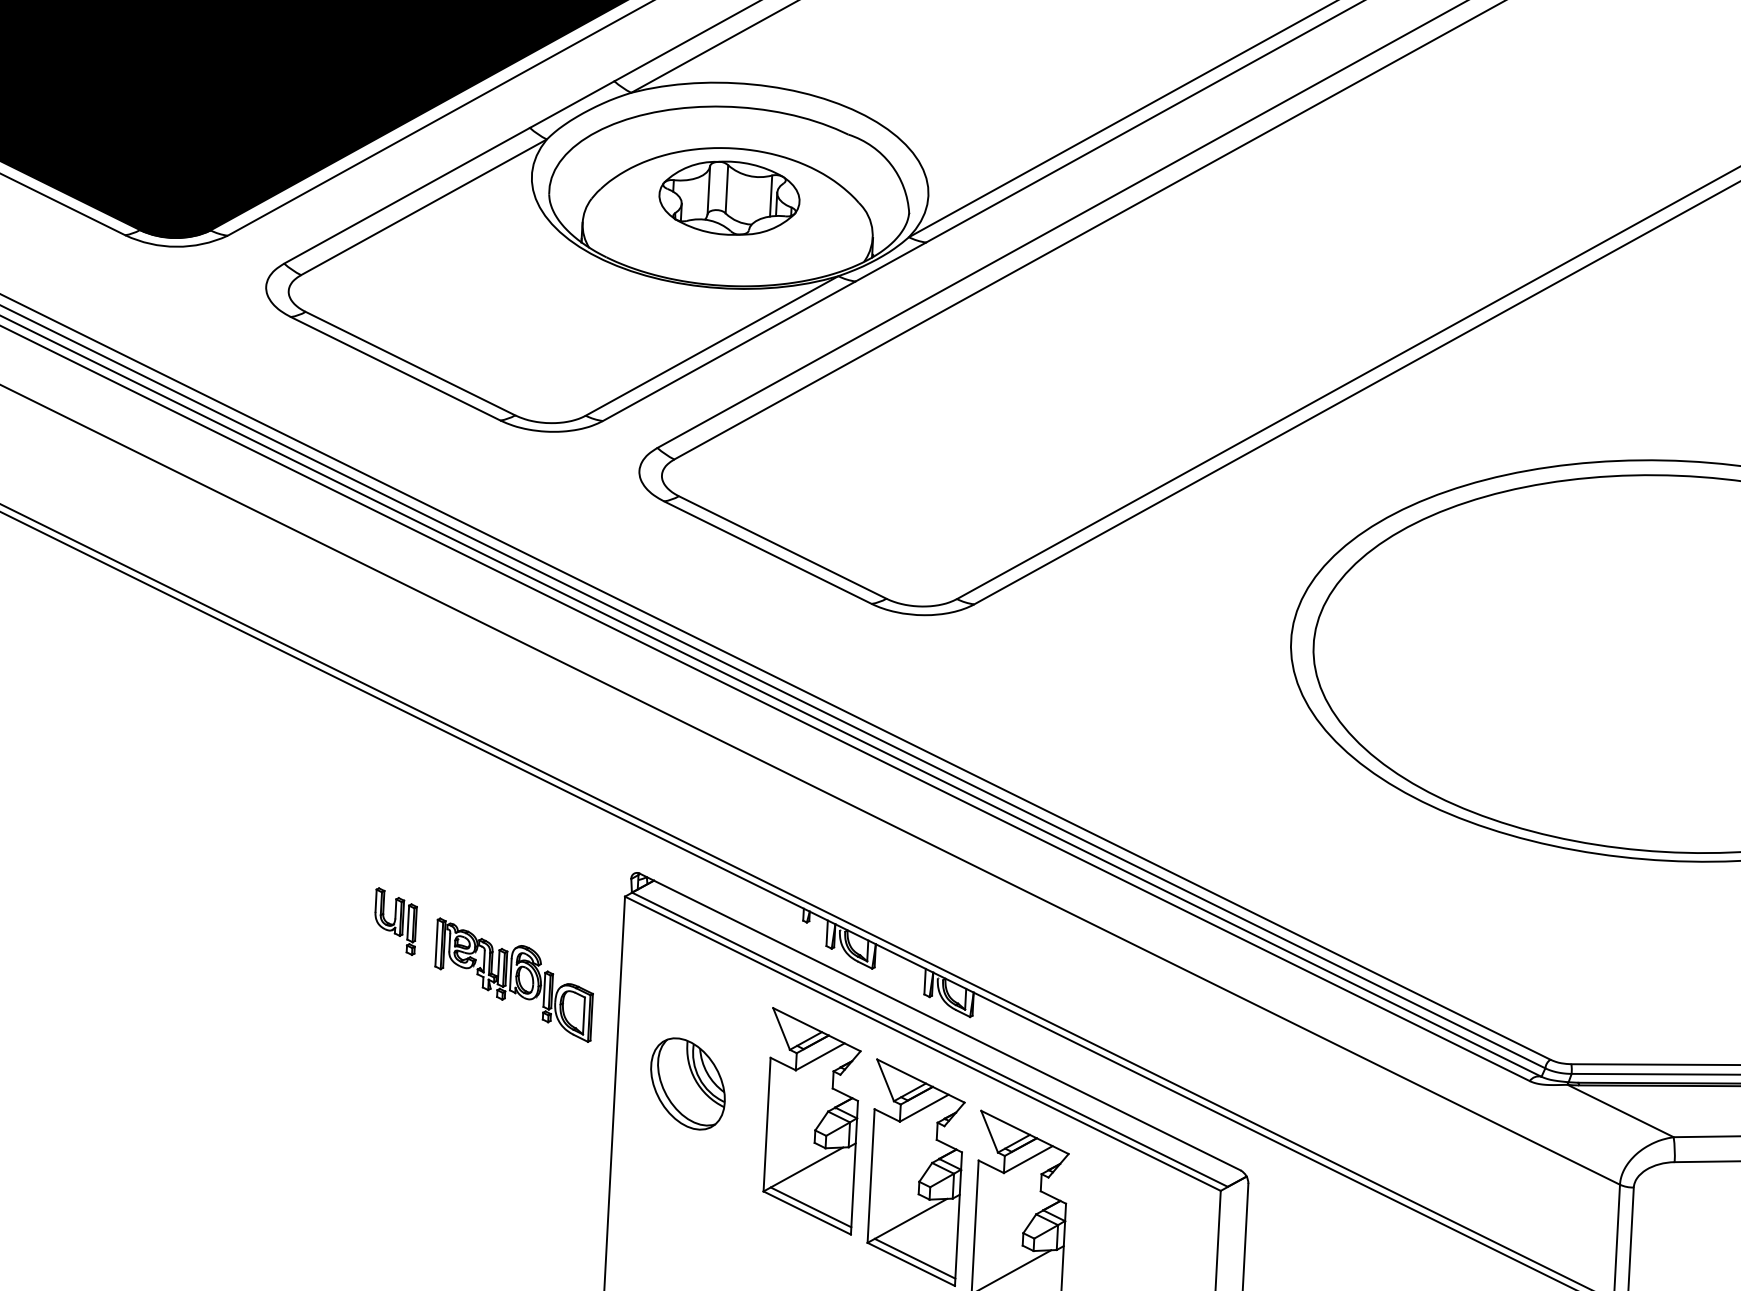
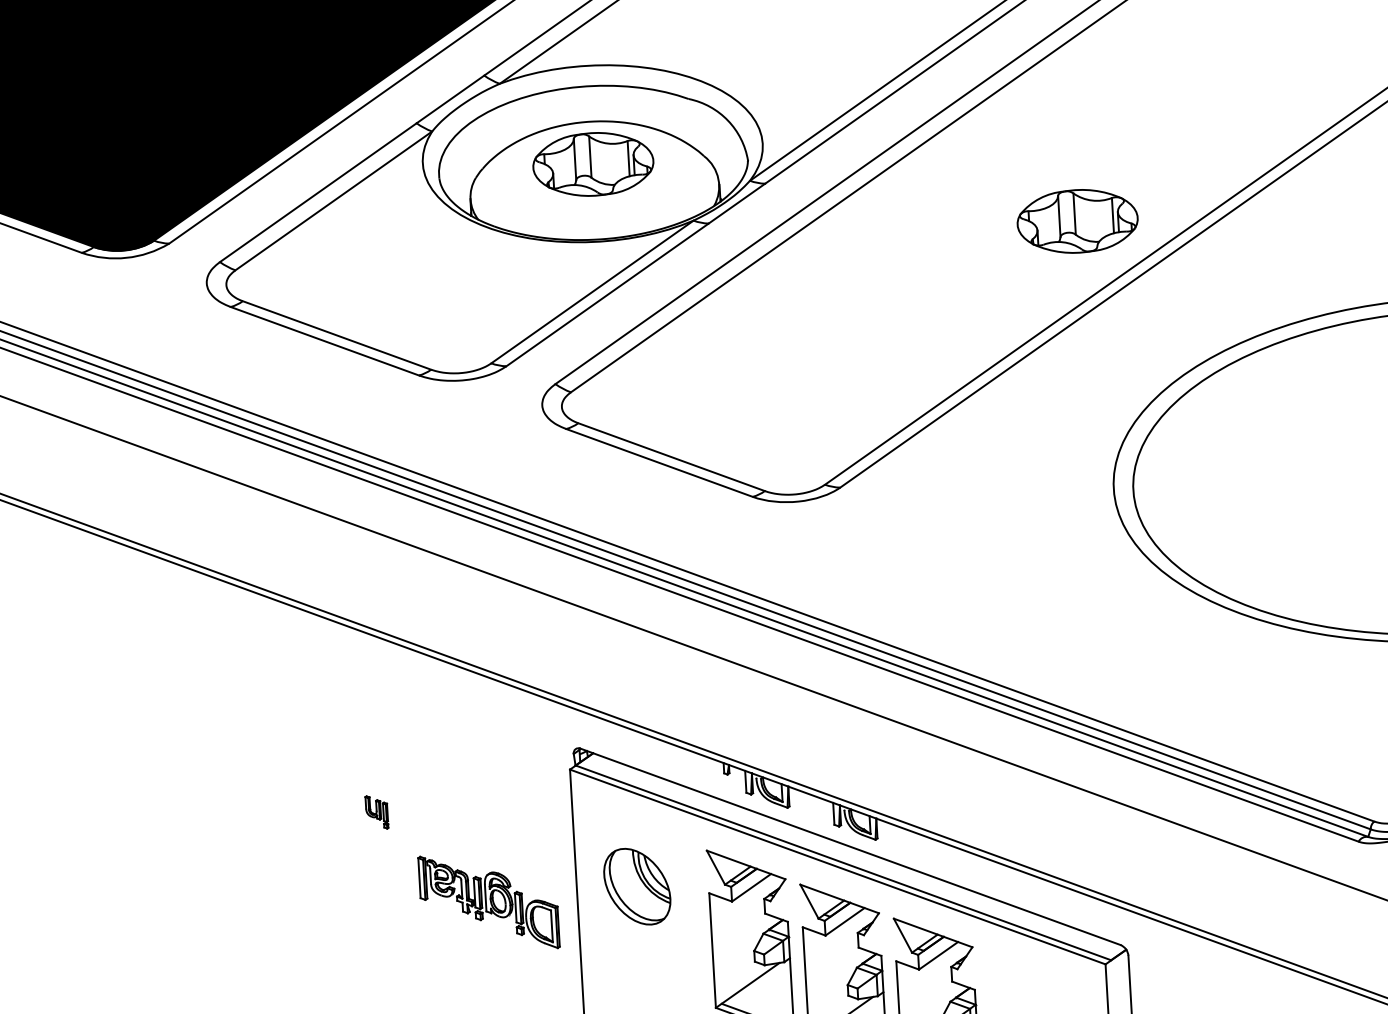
part: (1283, 325) -> (1077, 220), added
part: (395, 921) -> (376, 812), size x0.6
part: (513, 979) -> (488, 901), moved
part: (687, 1083) -> (636, 886), moved

